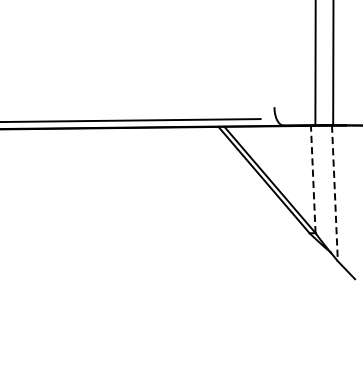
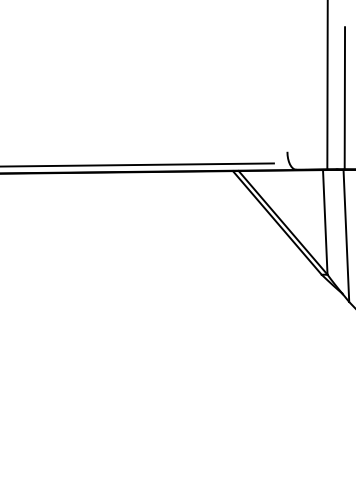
line: (313, 178) -> (325, 221), dashed -> solid
line: (335, 194) -> (346, 236), dashed -> solid

